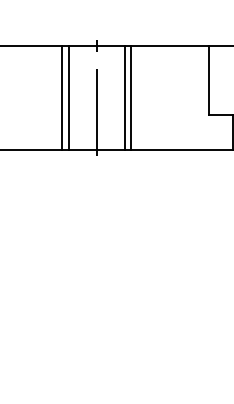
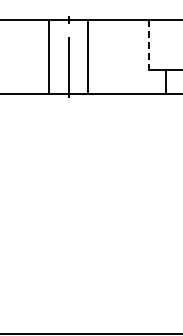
line: (208, 80) -> (148, 44), solid -> dashed
line: (61, 98) -> (43, 57), removed
line: (131, 98) -> (93, 57), removed

